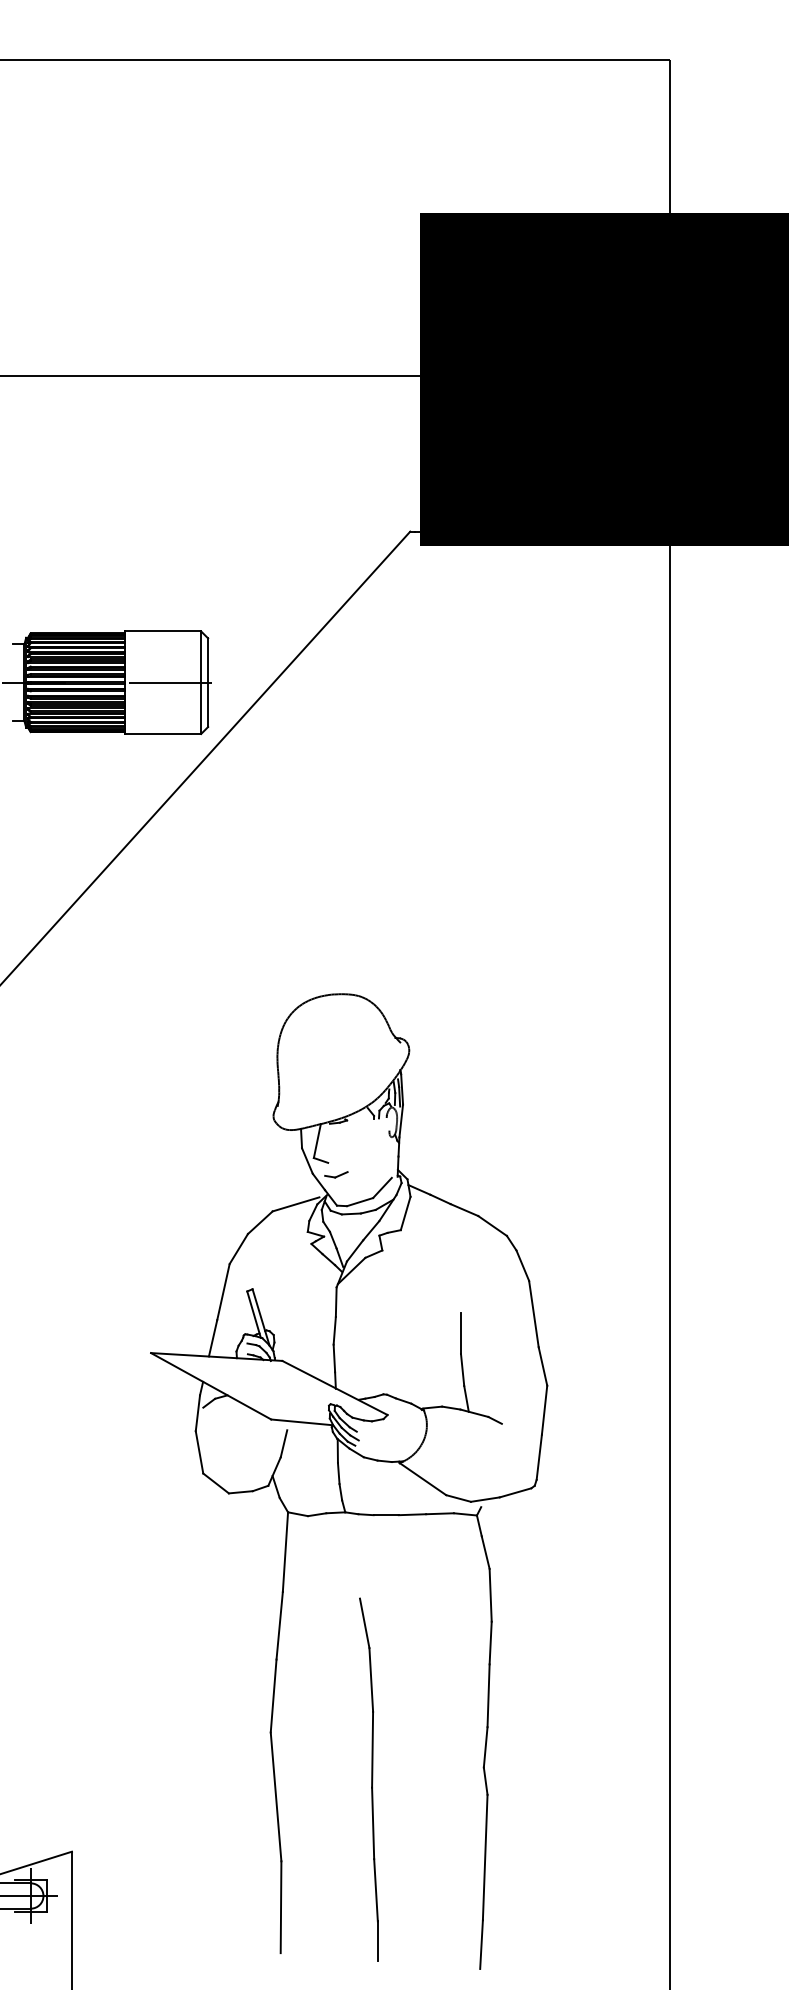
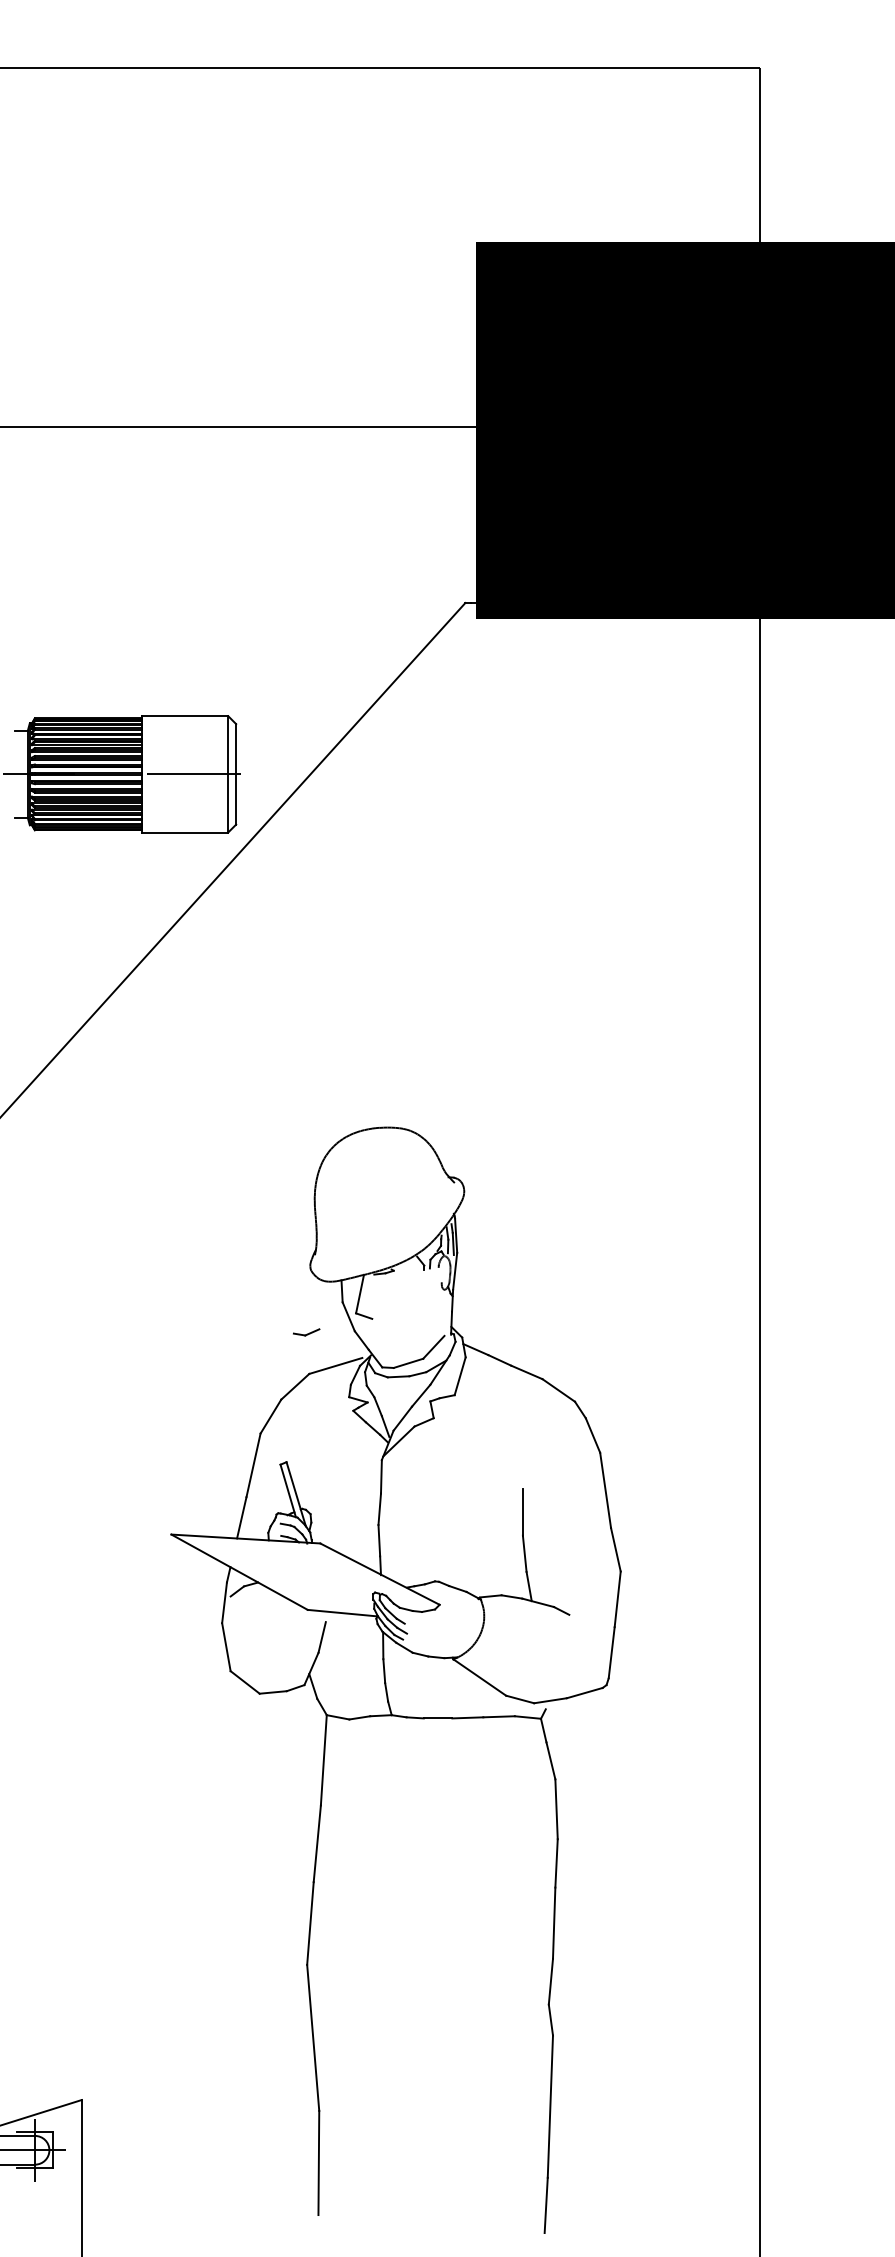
part: (336, 1174) -> (306, 1332), moved
part: (368, 1779) -> (418, 2018), removed

